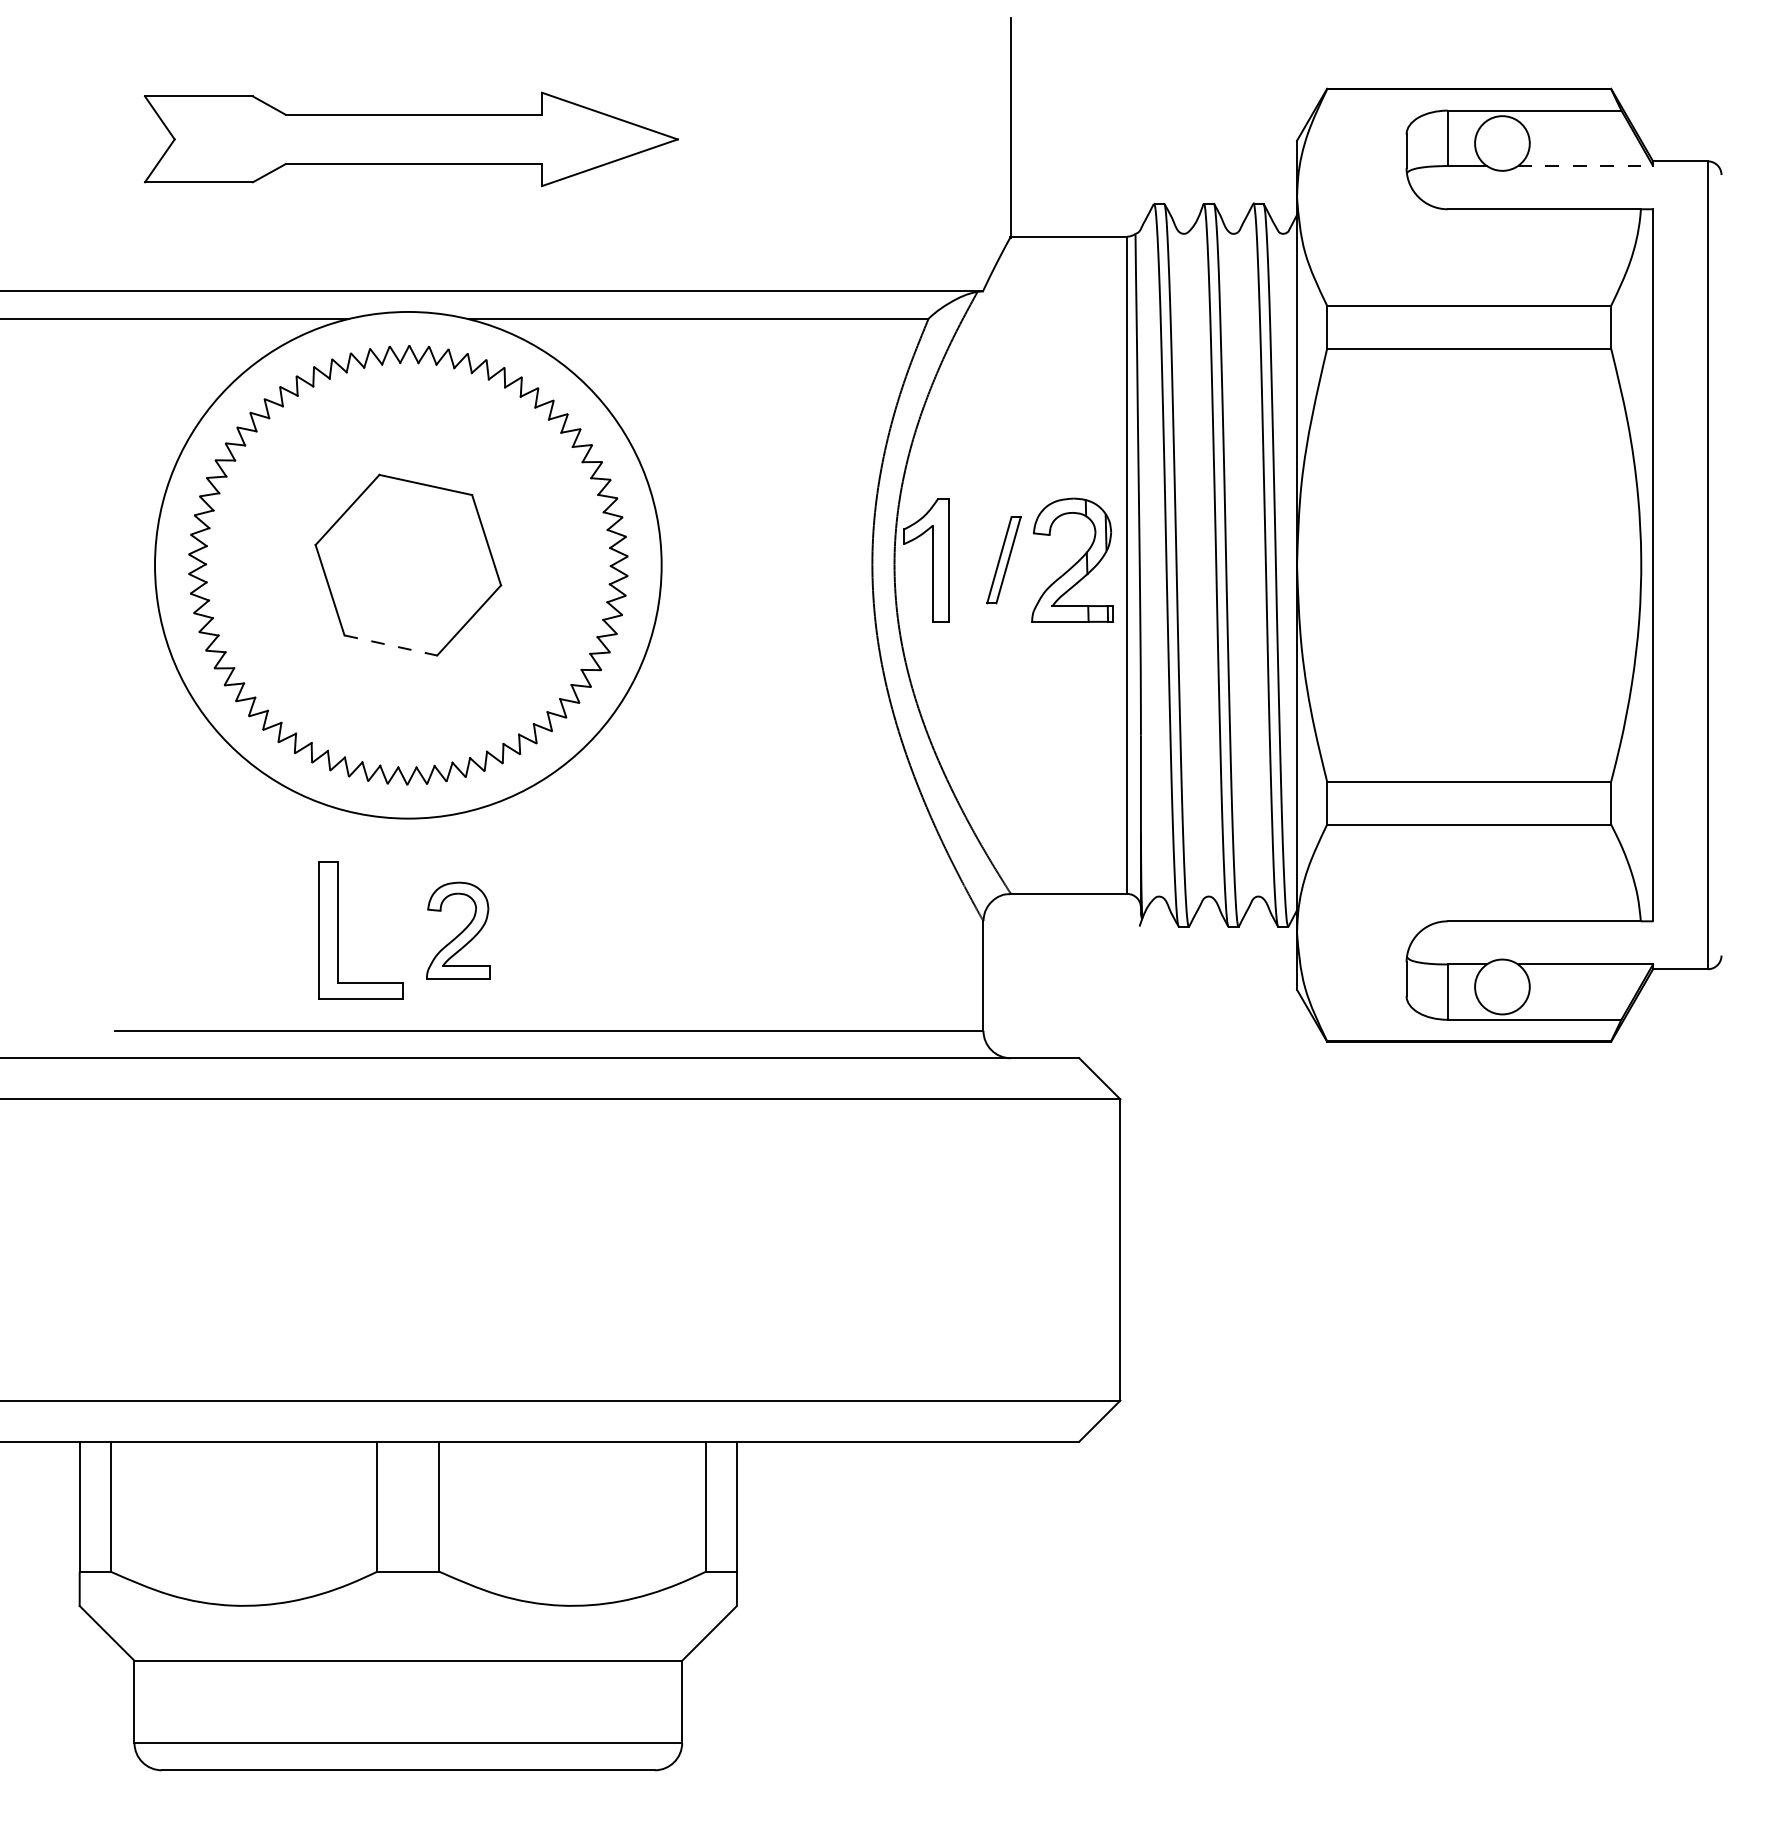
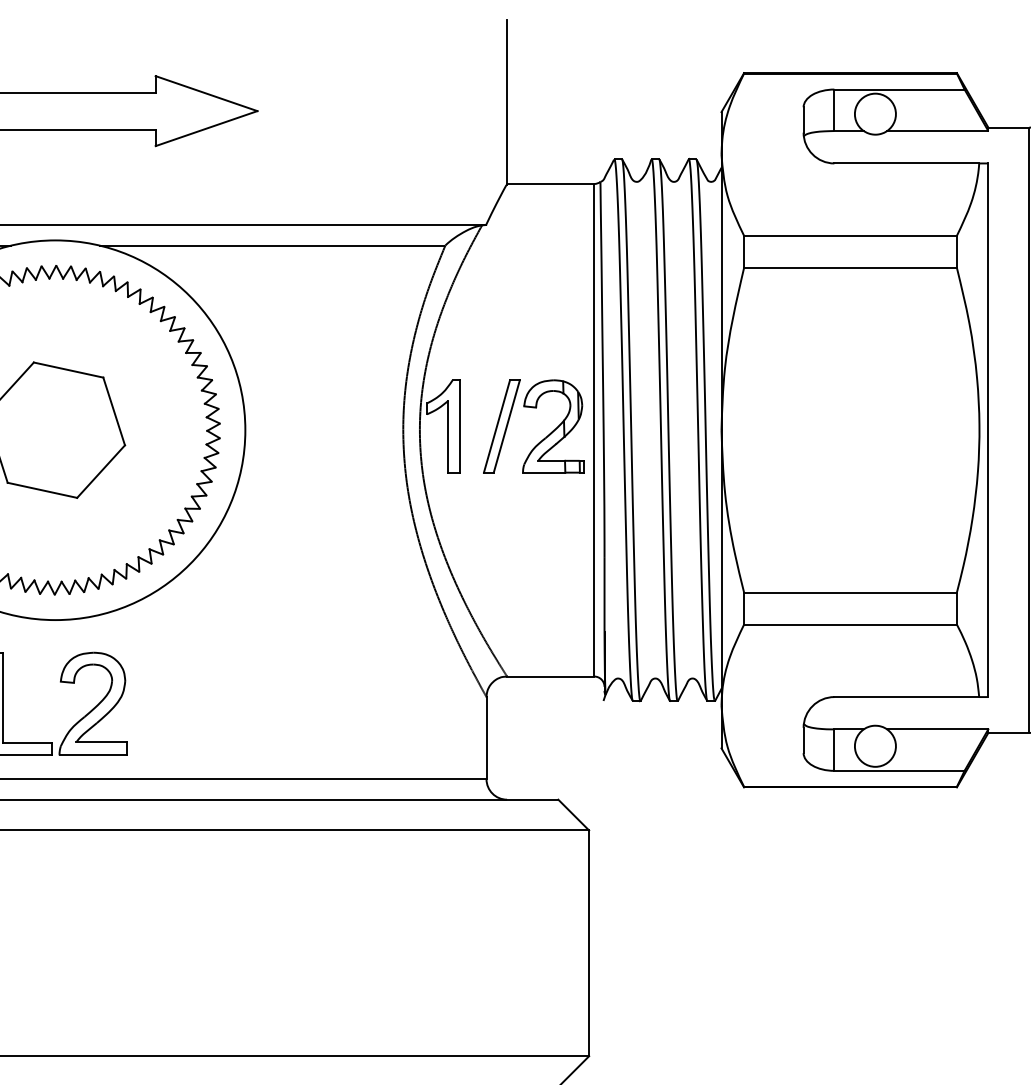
line: (1585, 166) -> (937, 131), dashed -> solid
part: (1003, 559) -> (501, 425), size x1.43
line: (391, 645) -> (42, 490), dashed -> solid
part: (457, 930) -> (92, 703), size x1.43

